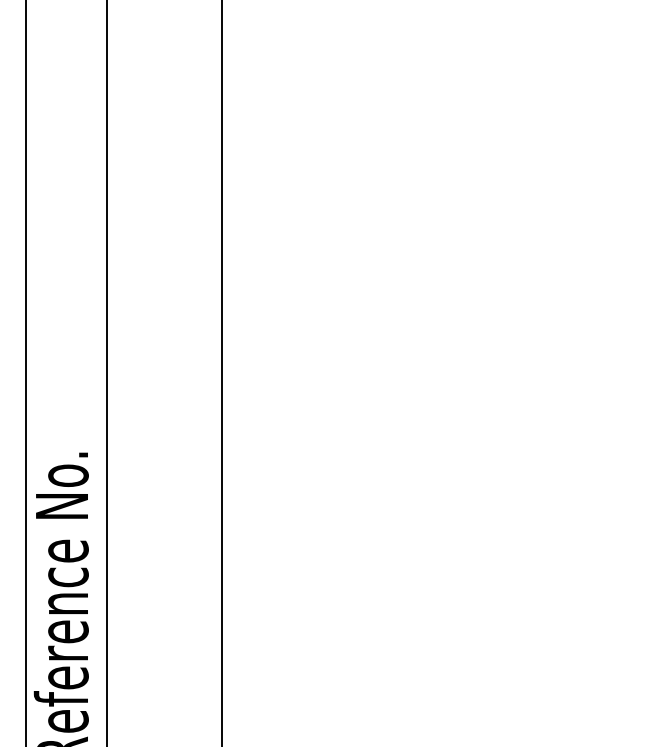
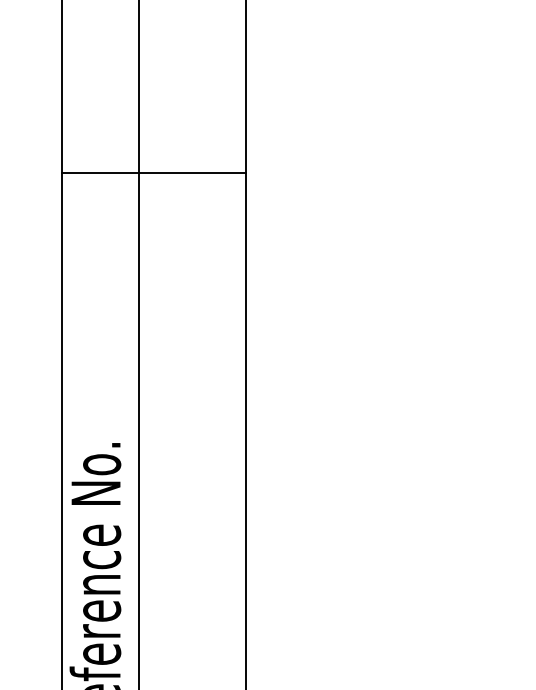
line: (123, 164) -> (153, 172), added

